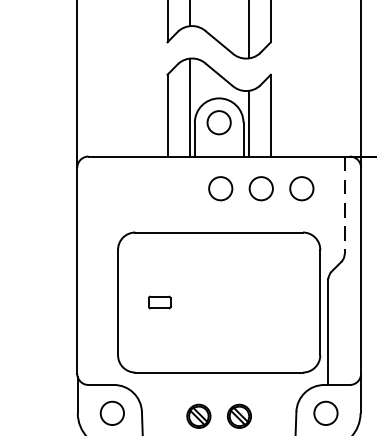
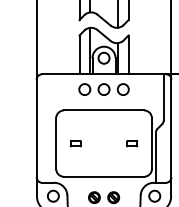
part: (260, 188) -> (103, 89), moved
line: (344, 205) -> (163, 97), dashed -> solid
part: (279, 302) -> (132, 143), added

